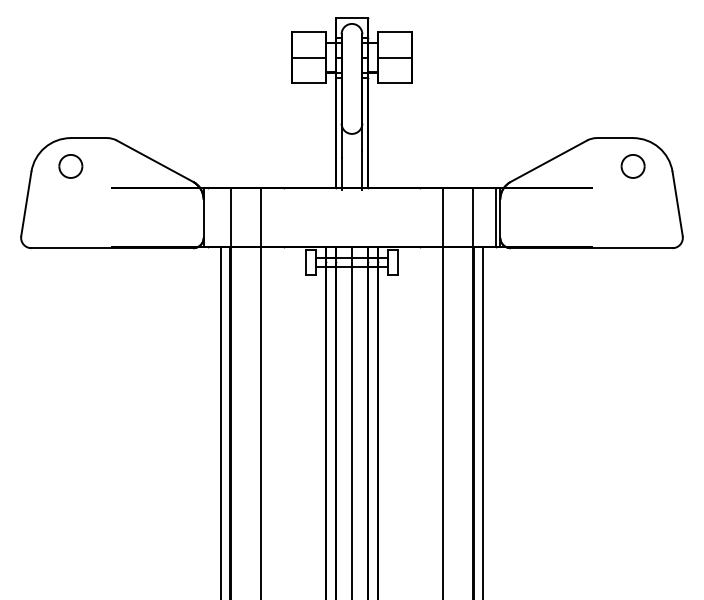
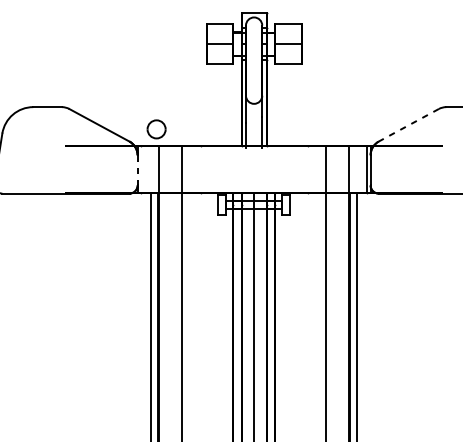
line: (548, 161) -> (408, 125), solid -> dashed
part: (70, 166) -> (156, 129), moved
line: (203, 219) -> (137, 171), solid -> dashed

